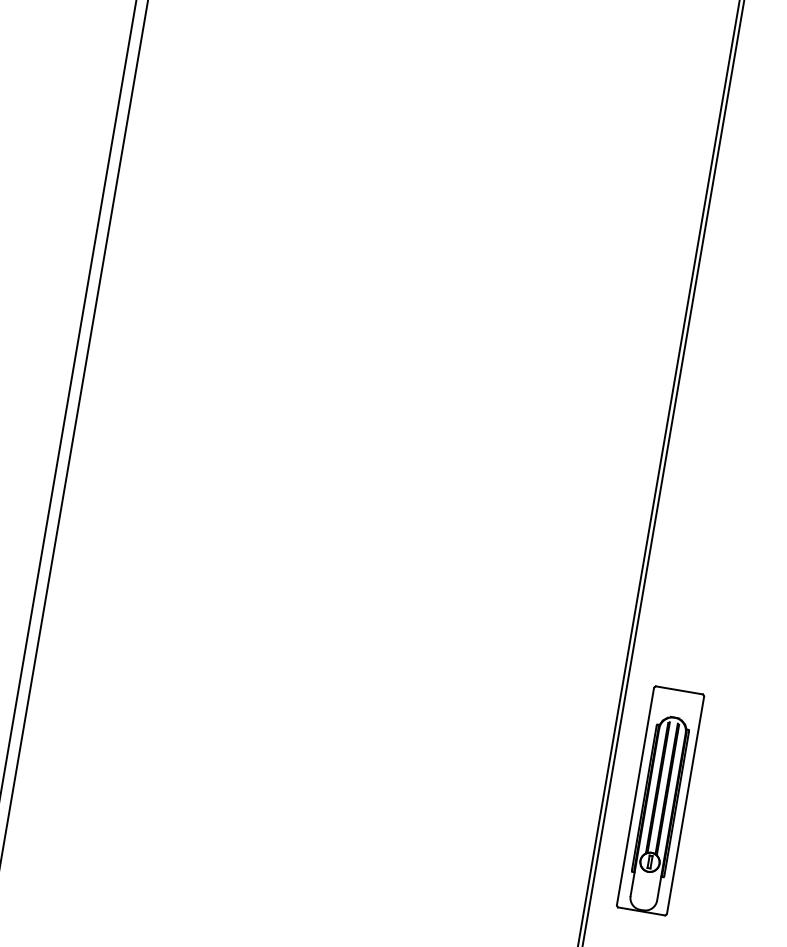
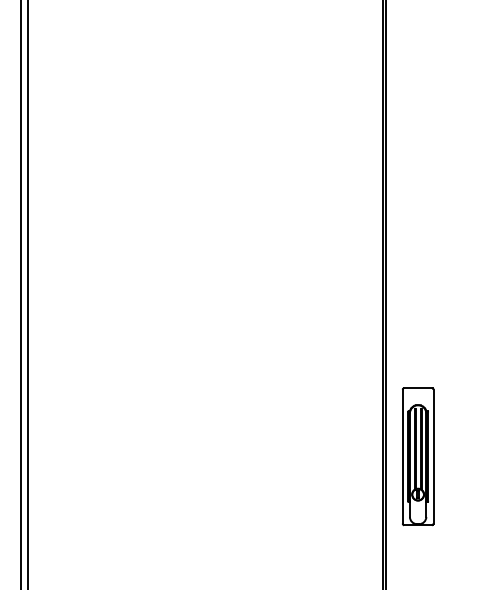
part: (661, 800) -> (418, 456), moved

